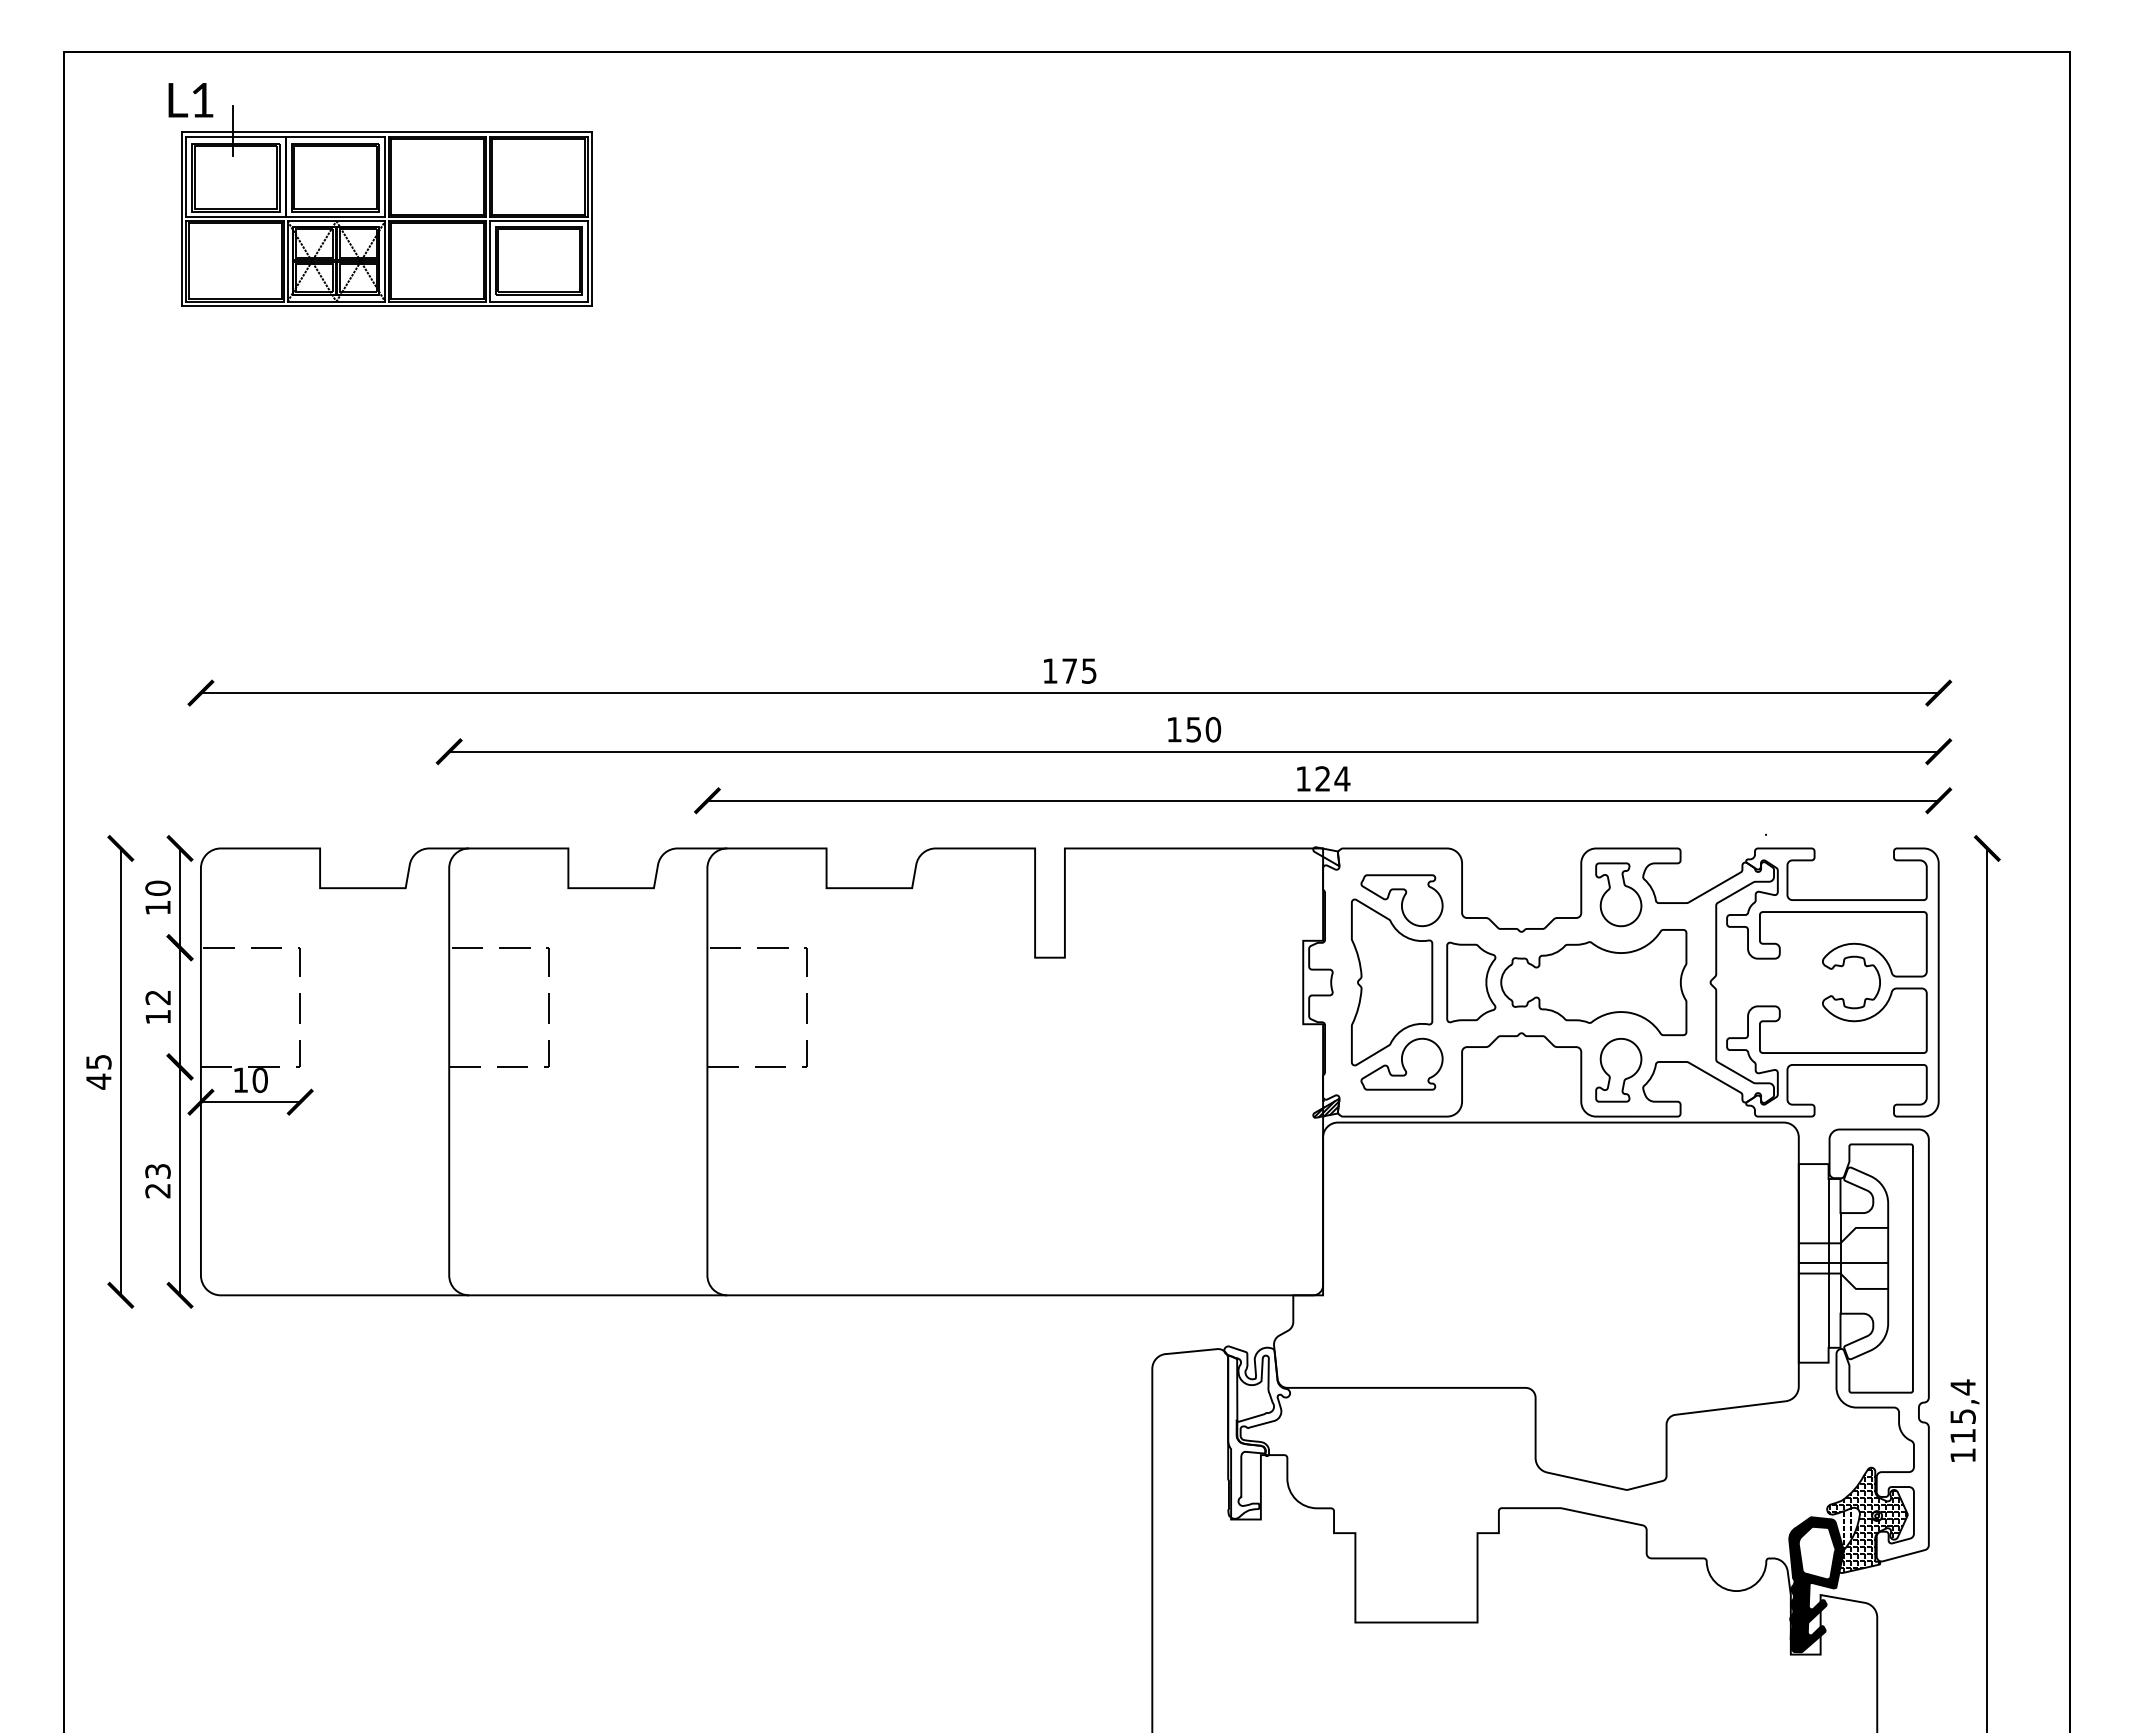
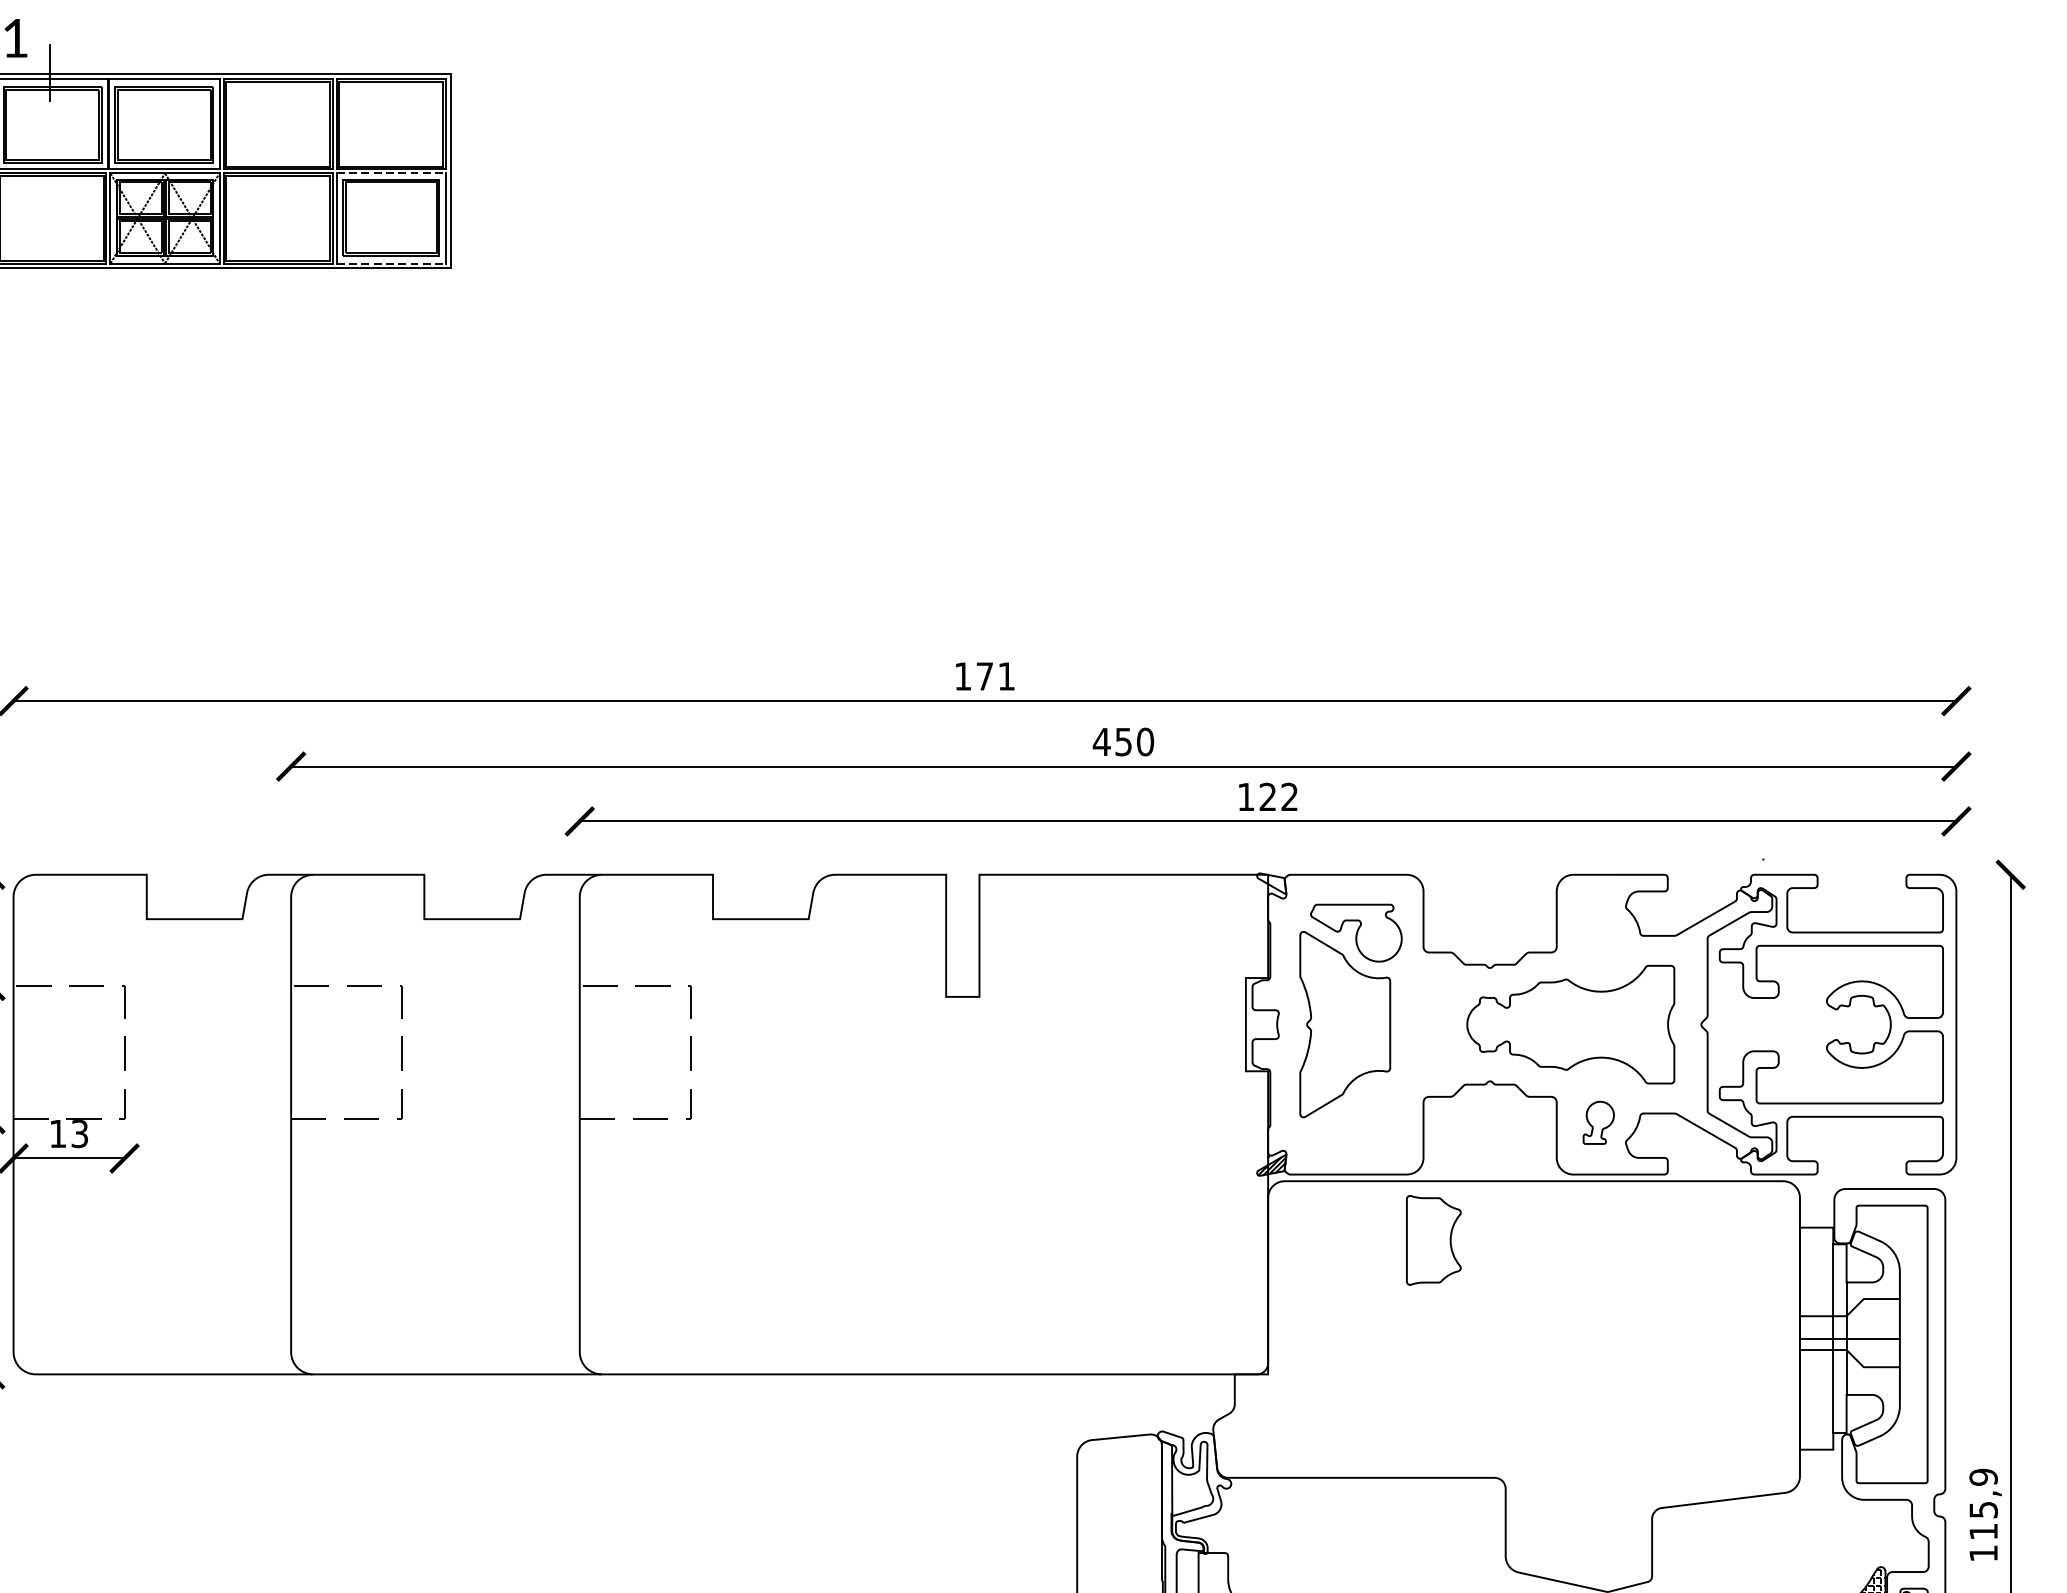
line: (538, 221) -> (390, 173), solid -> dashed
line: (538, 301) -> (390, 263), solid -> dashed
text: (1089, 670) -> (1006, 675), 175 -> 171
text: (1174, 729) -> (1101, 741), 150 -> 450
text: (1342, 778) -> (1289, 796), 124 -> 122
part: (1618, 894) -> (1598, 926), removed
curve: (1485, 982) -> (1449, 1240), moved
part: (1401, 1063) -> (1355, 1115), removed
part: (1618, 1070) -> (1598, 1123), size x0.6
text: (259, 1080) -> (79, 1134), 10 -> 13
text: (1962, 1387) -> (1982, 1477), 115,4 -> 115,9

